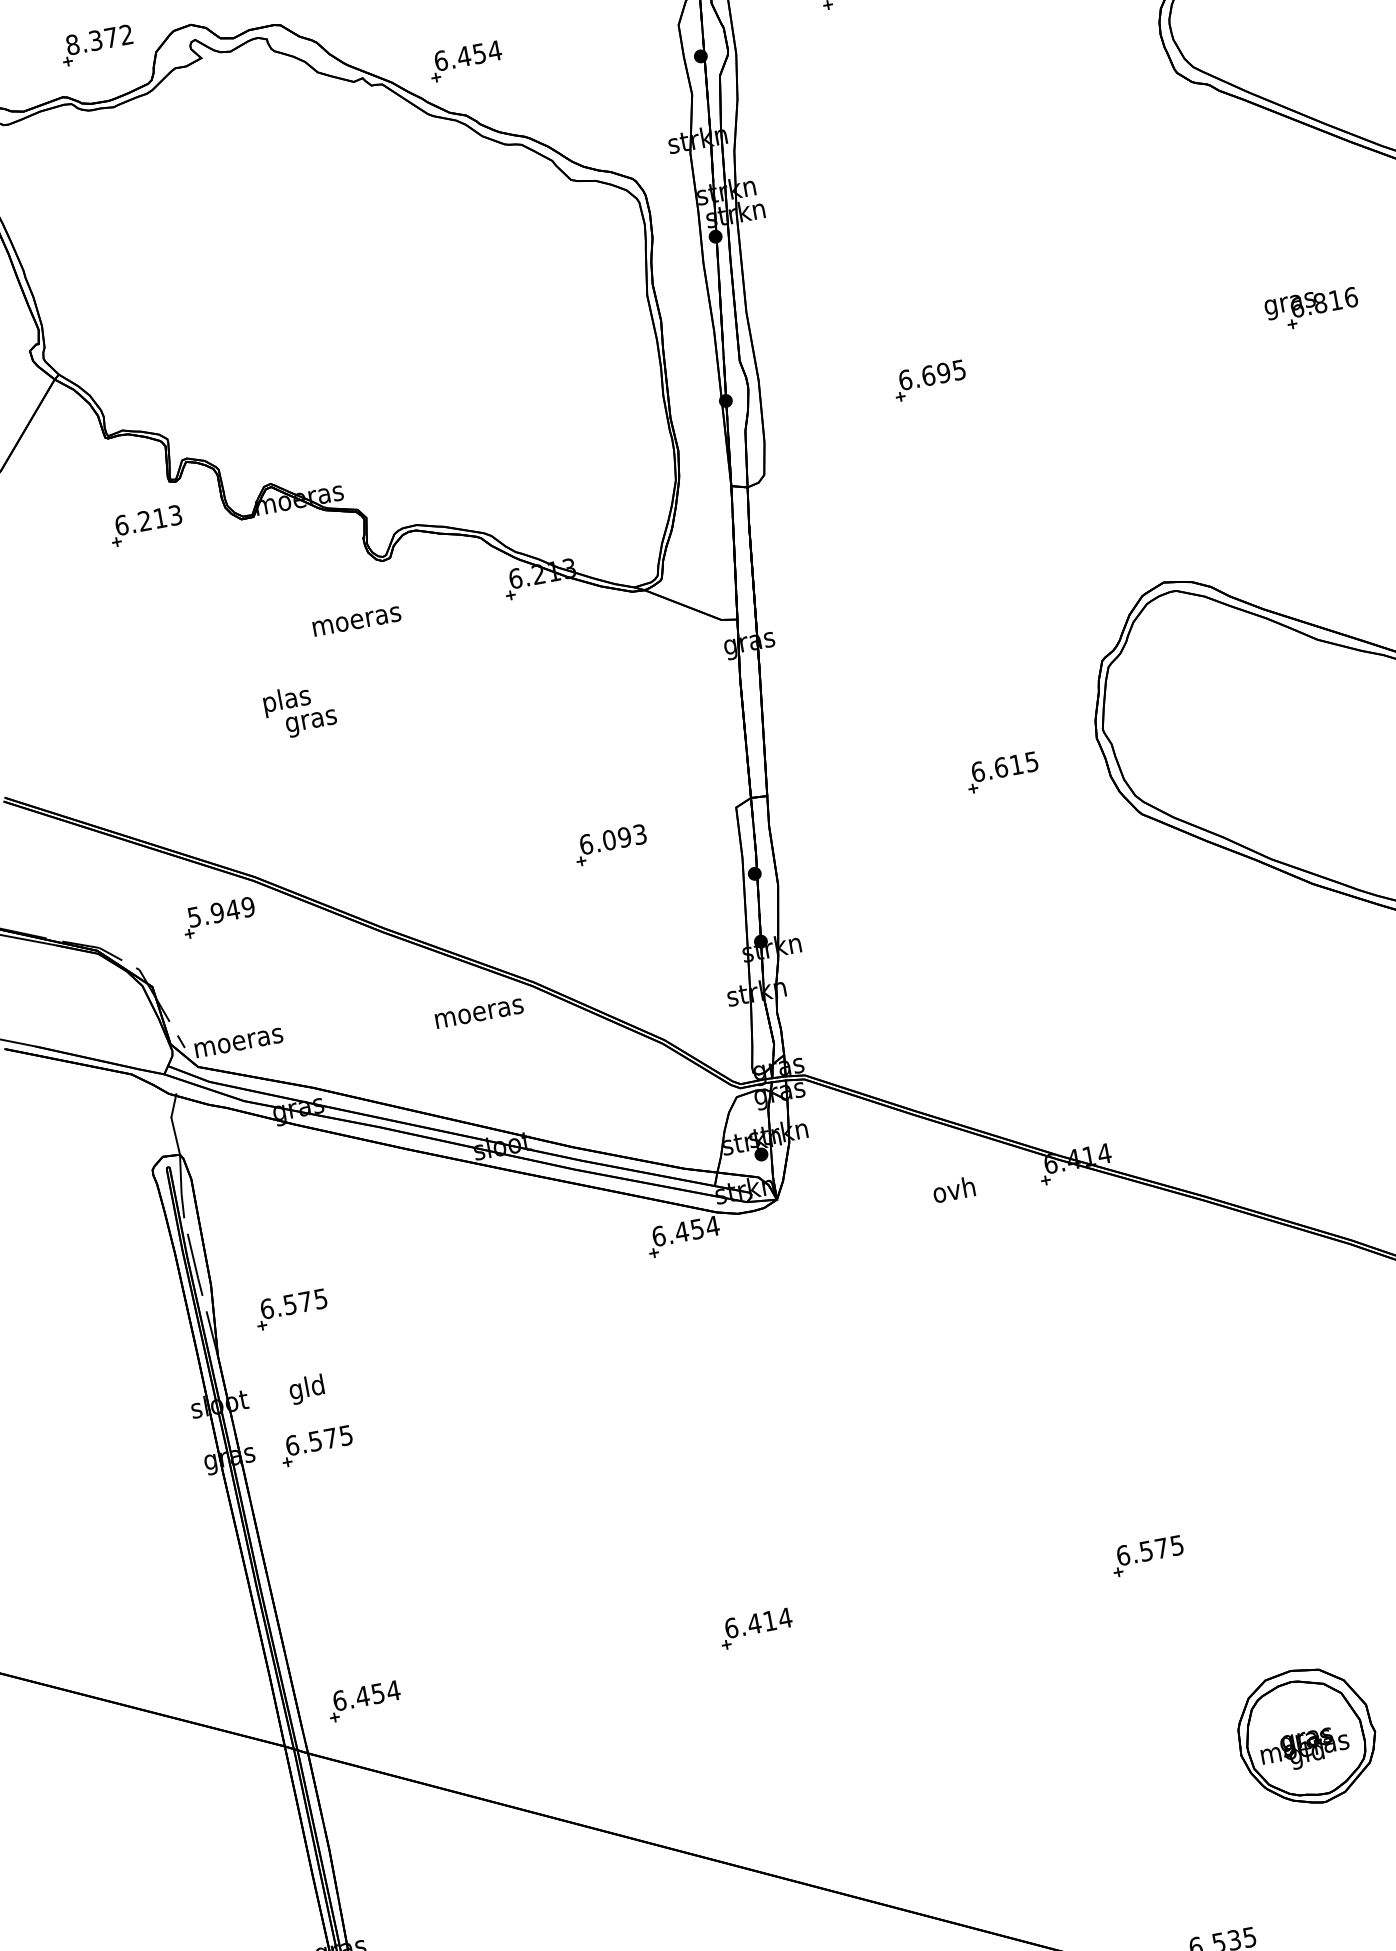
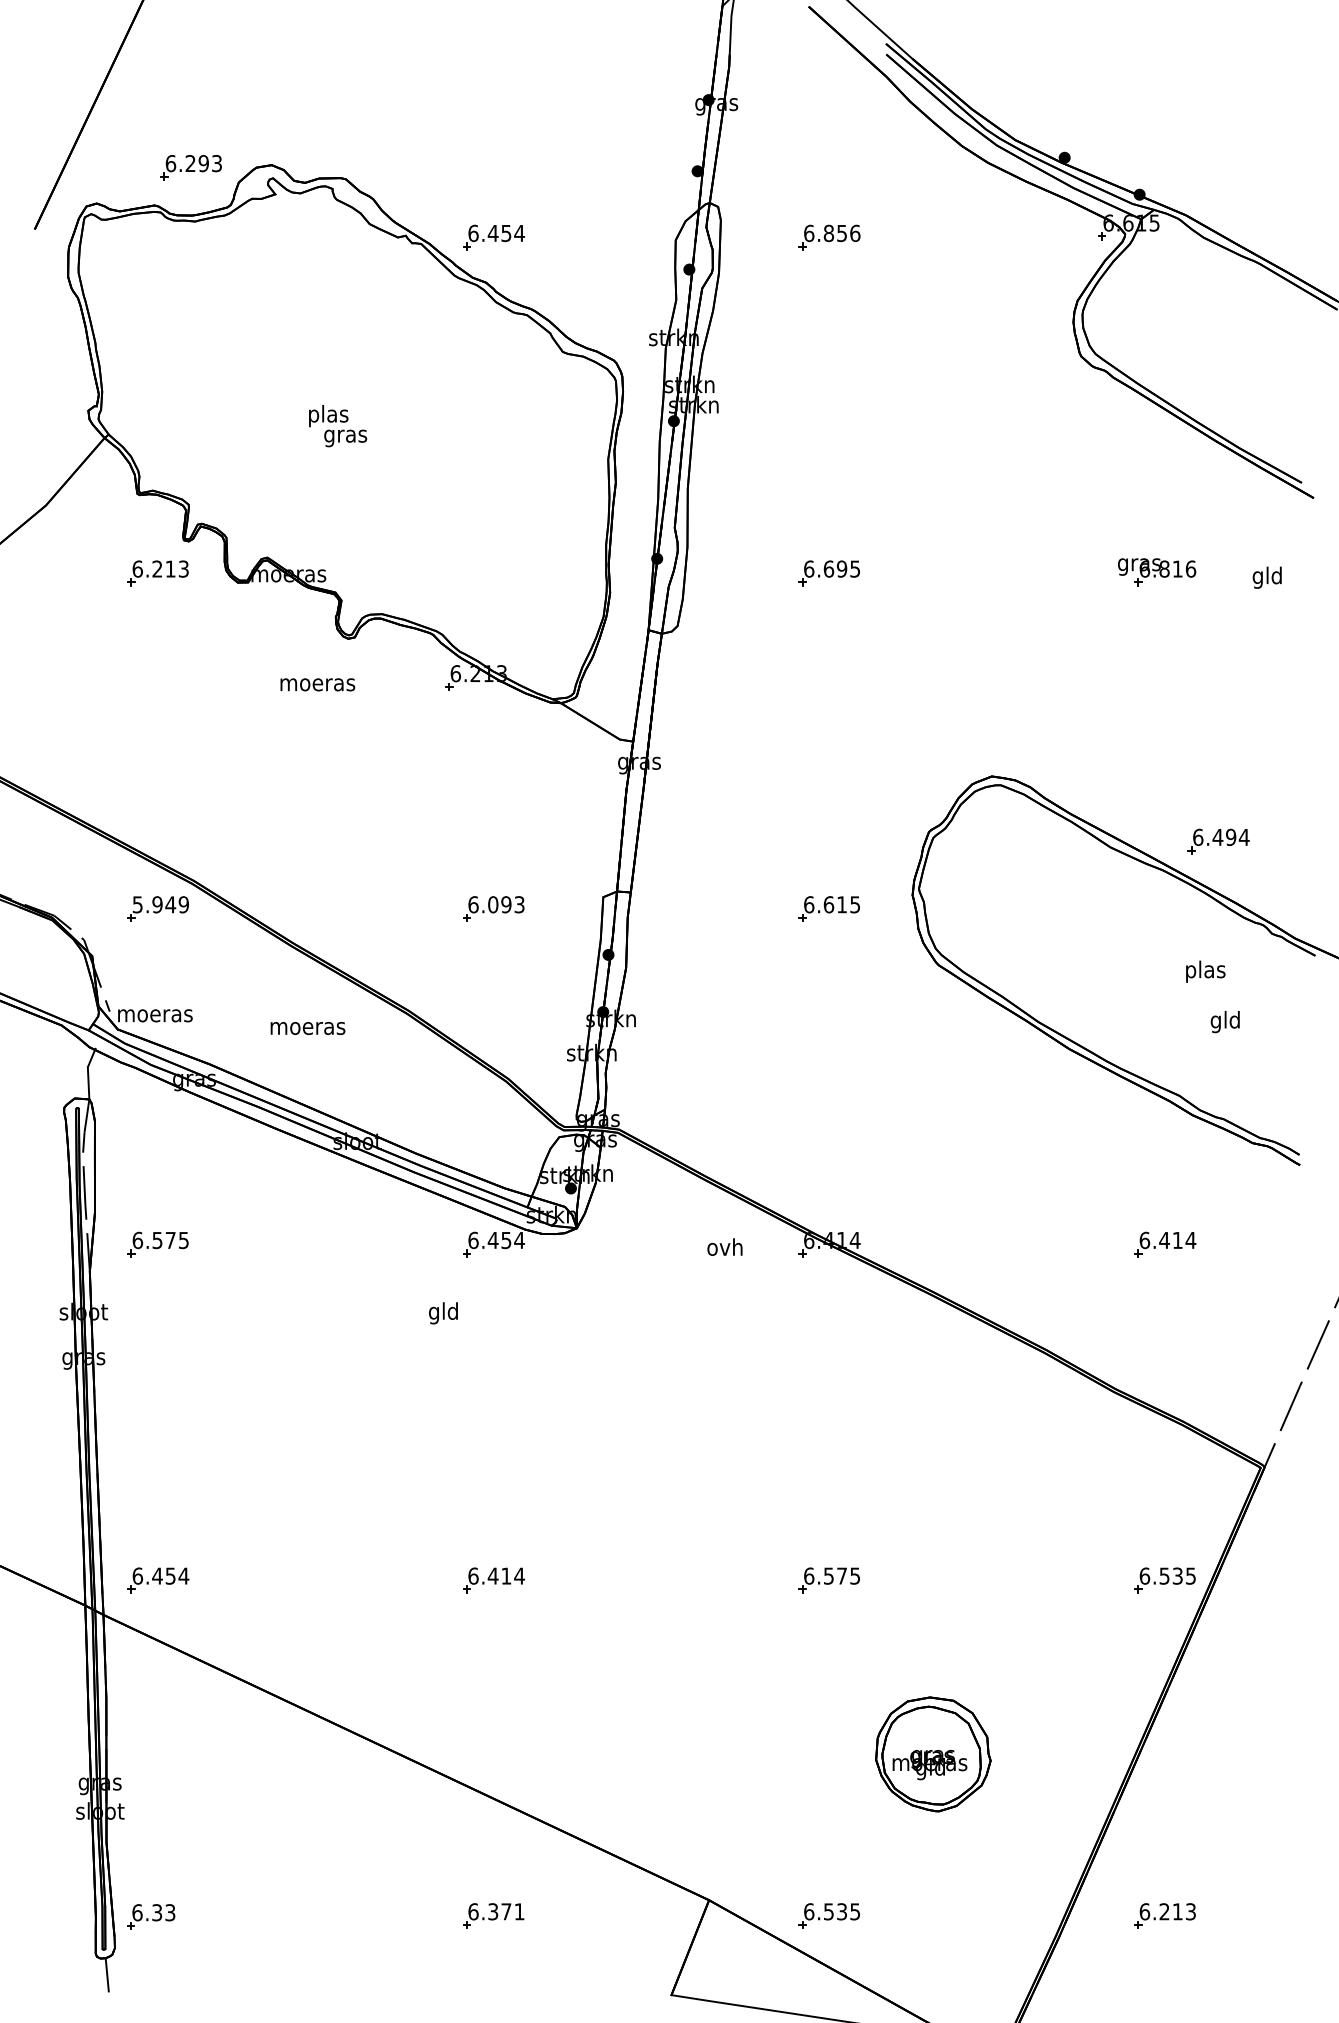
text: (99, 39) -> (193, 163), 8.372 -> 6.293
text: (300, 711) -> (338, 426), moved
text: (478, 1013) -> (307, 1028), moved
text: (307, 1389) -> (443, 1313), moved
part: (316, 1445) -> (157, 1361), removed

